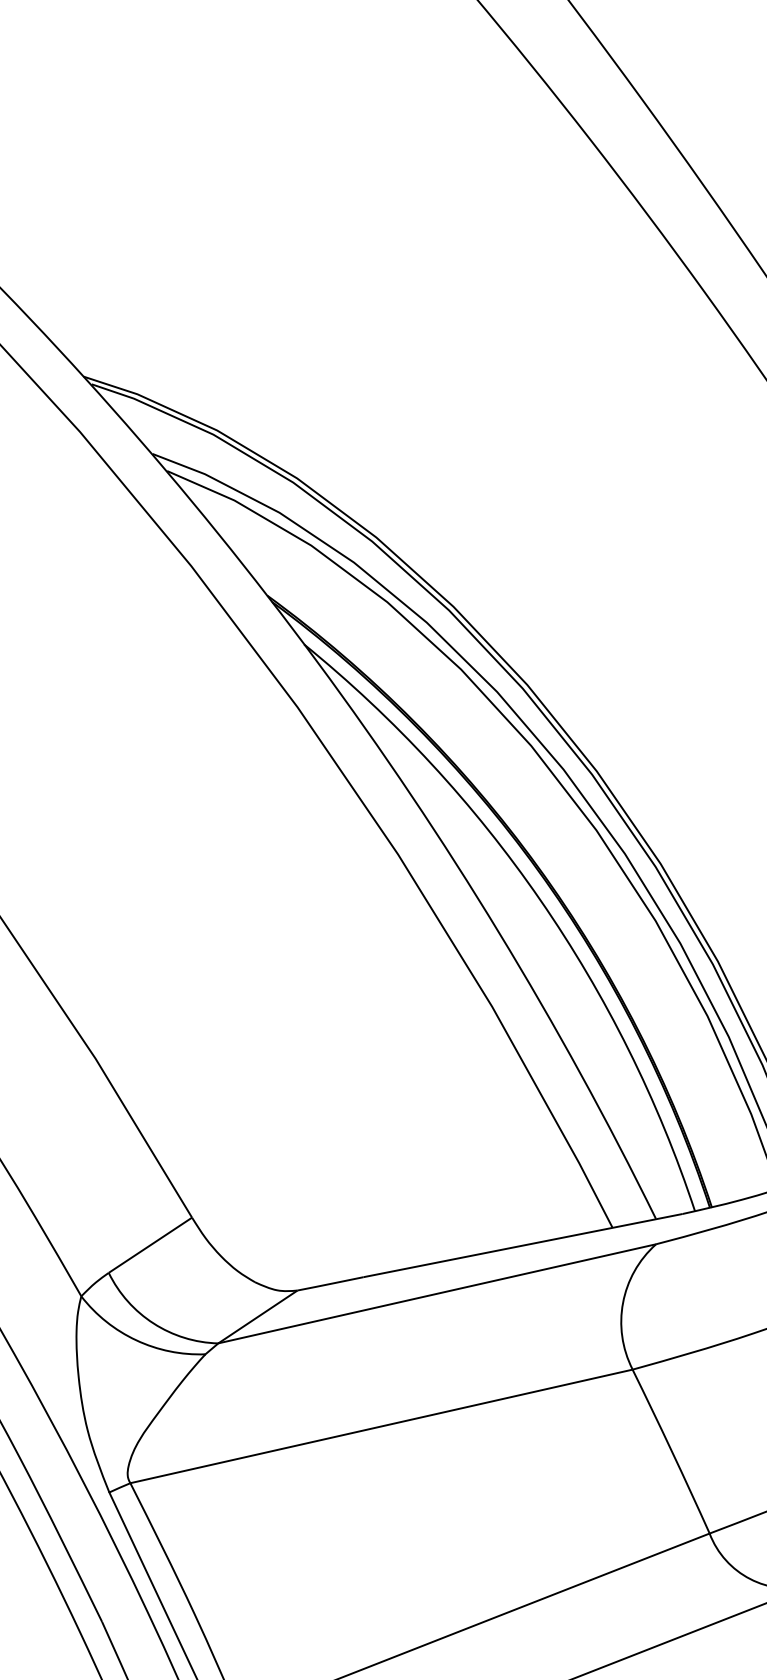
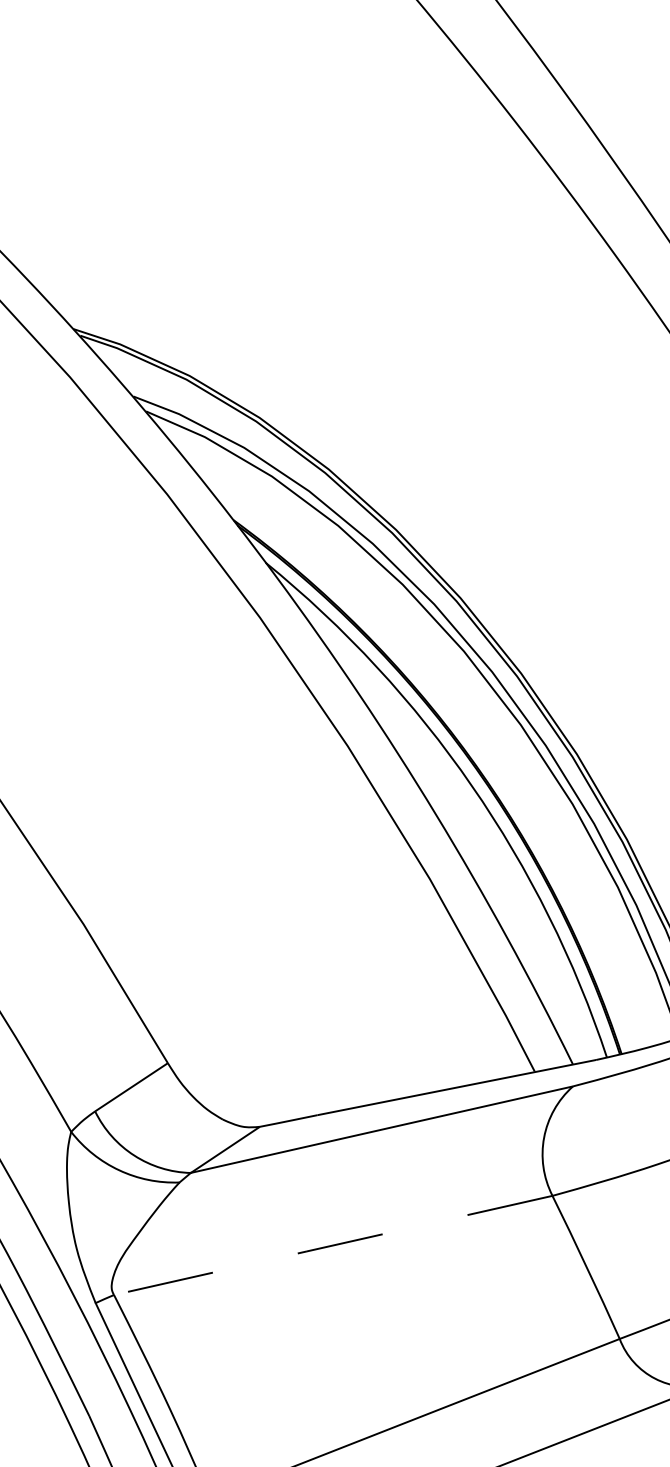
line: (380, 1426) -> (332, 1245), solid -> dashed

